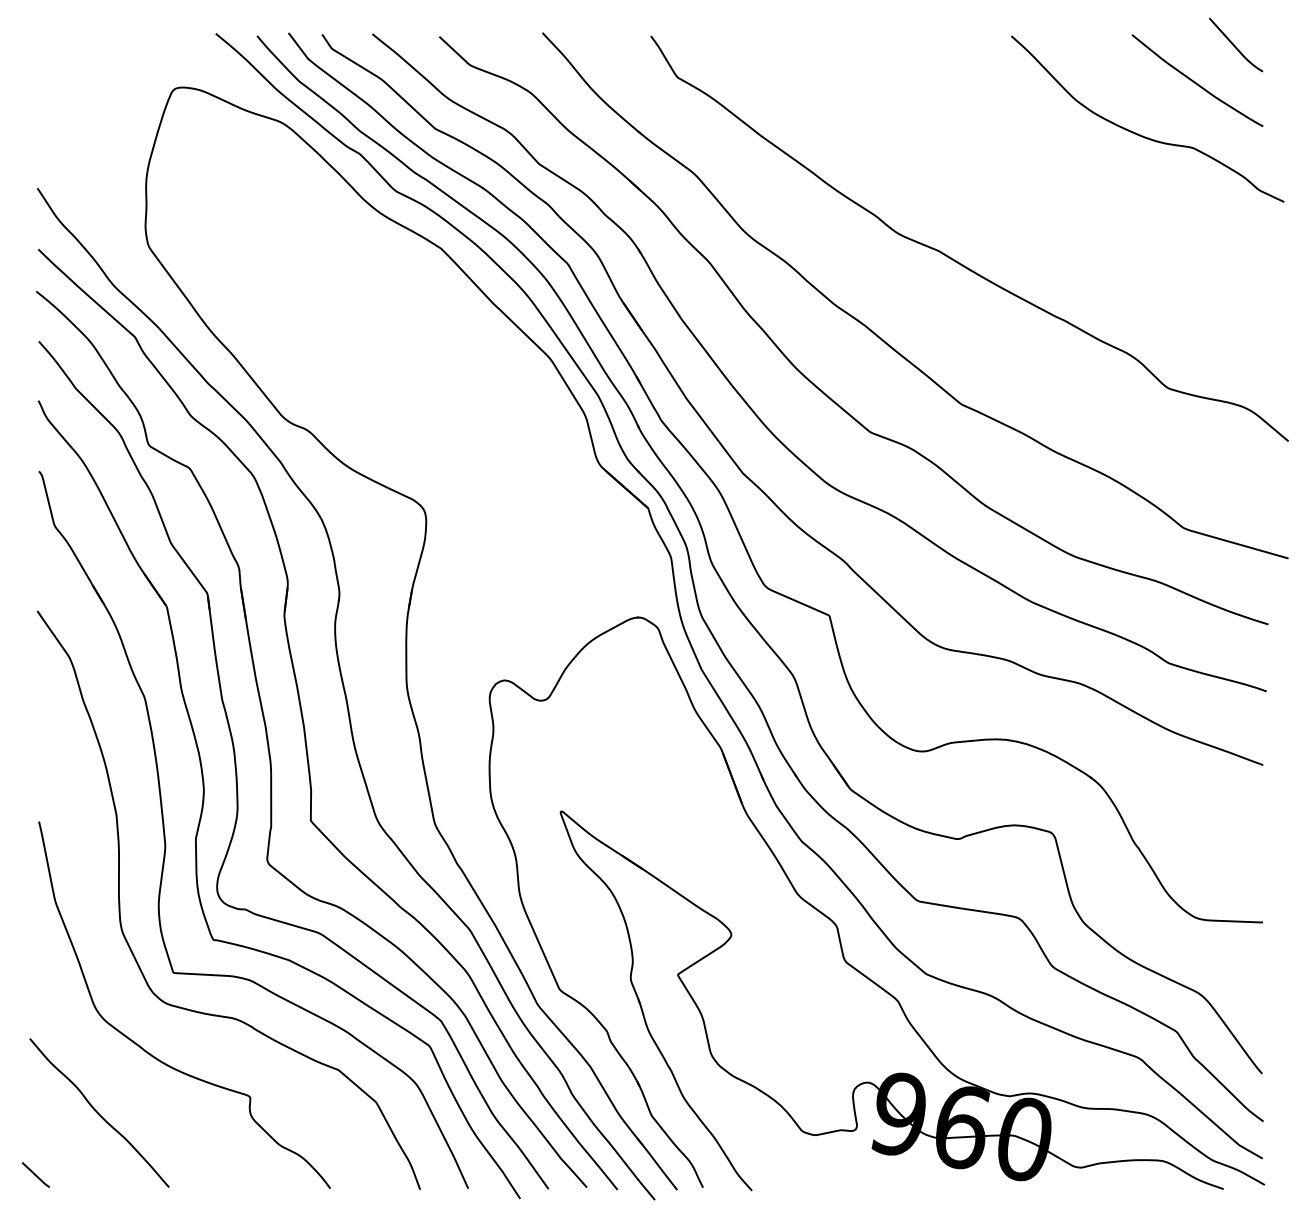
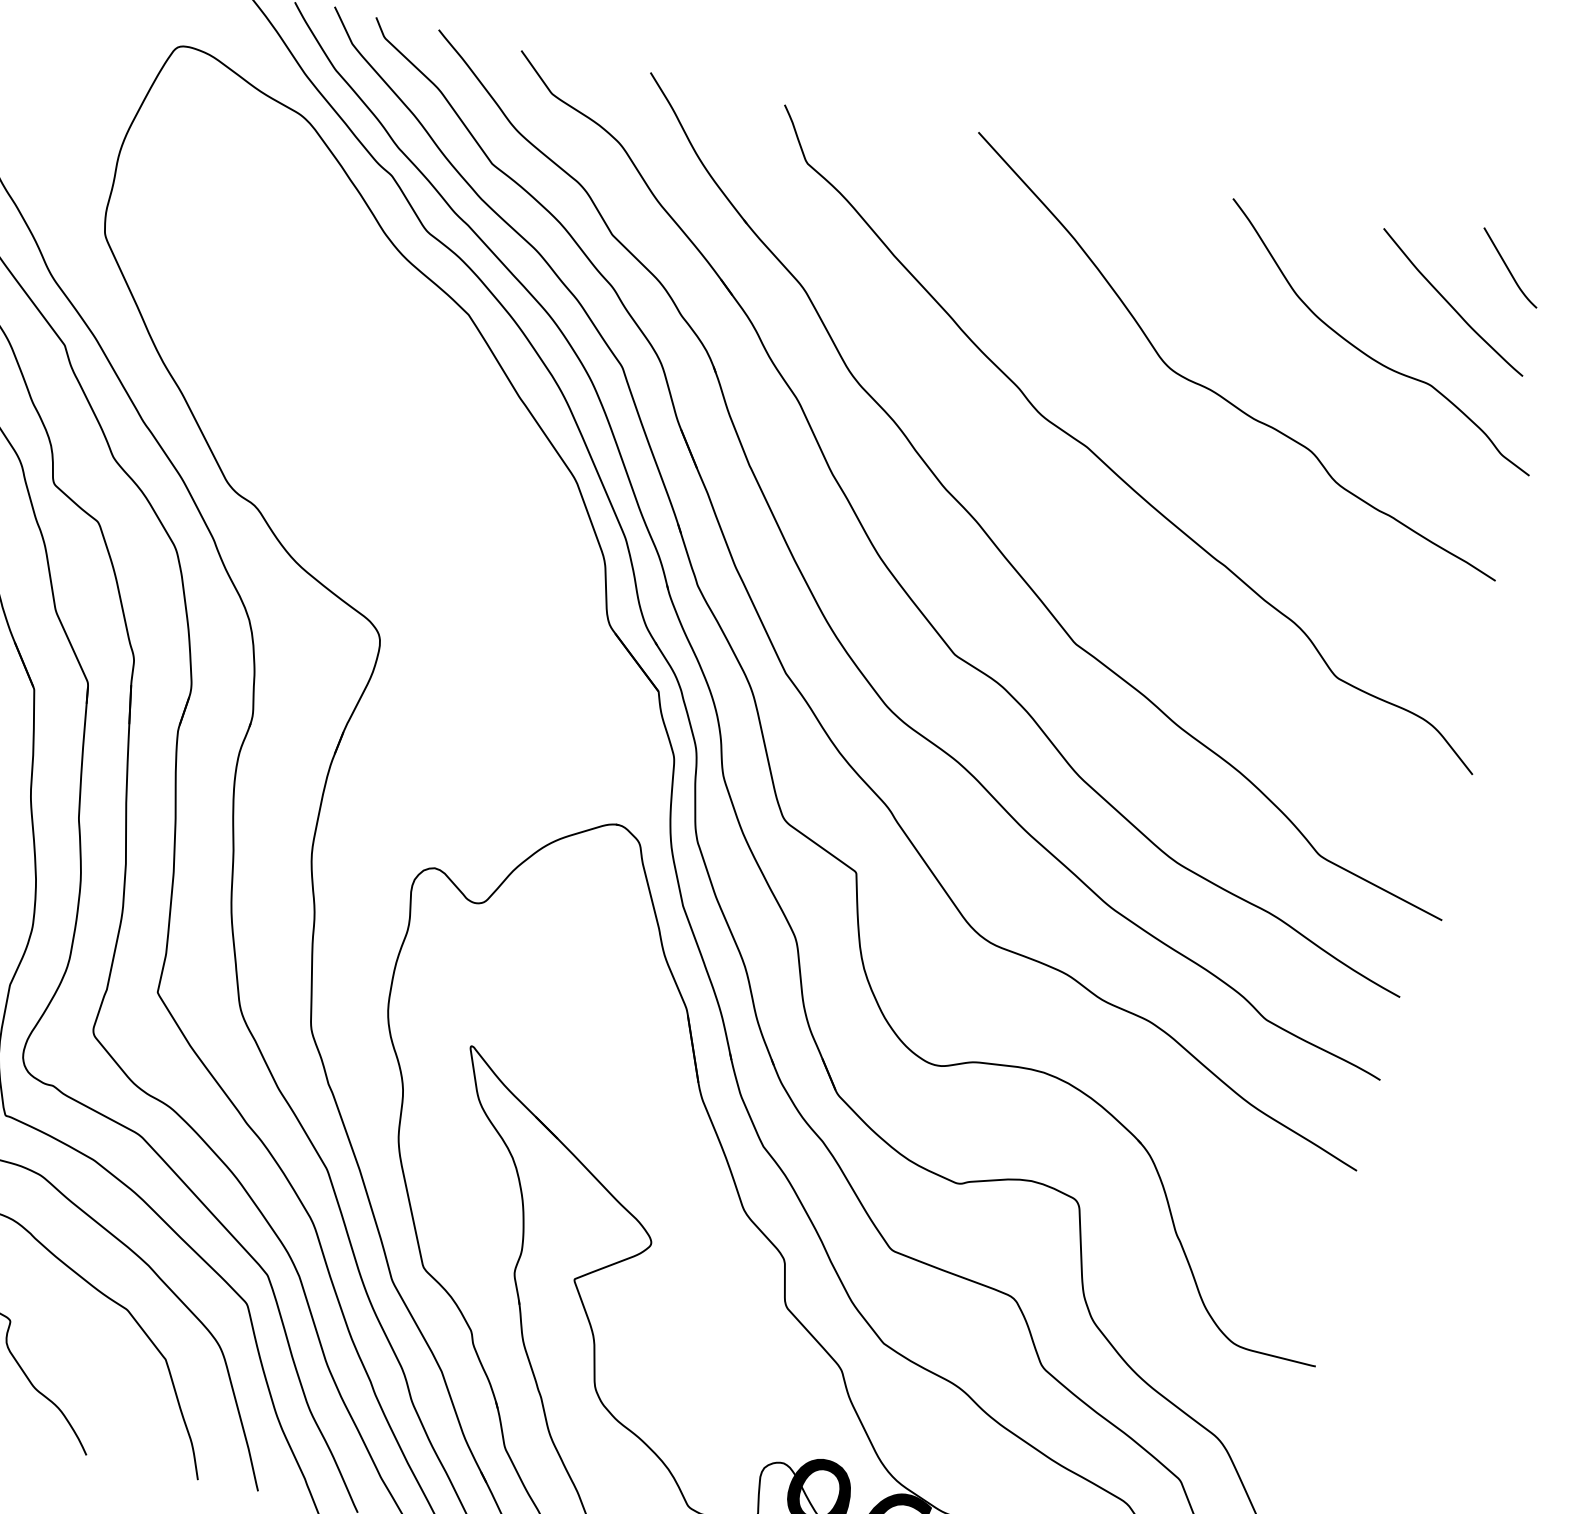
curve: (1029, 187) -> (1216, 391), added

